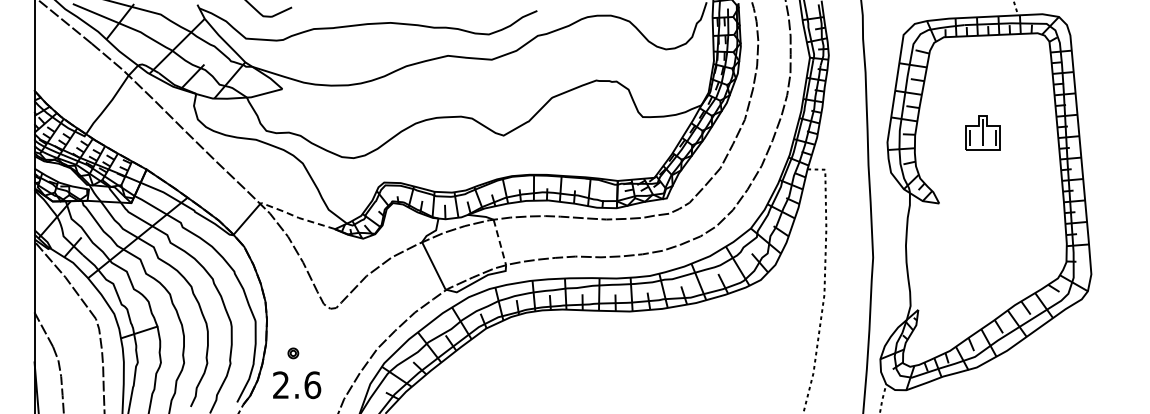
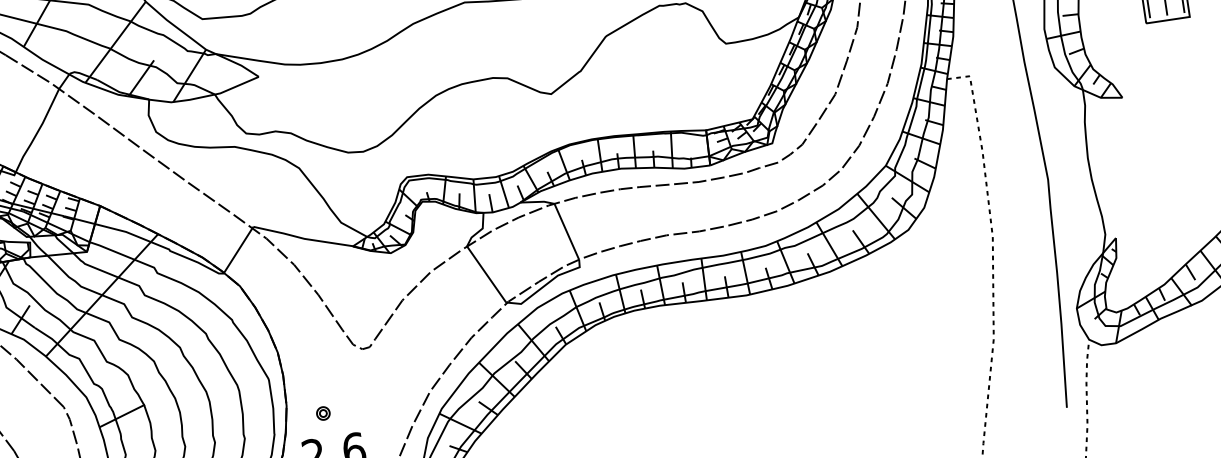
line: (297, 217) -> (302, 238), dashed -> solid
line: (499, 242) -> (566, 231), dashed -> solid

